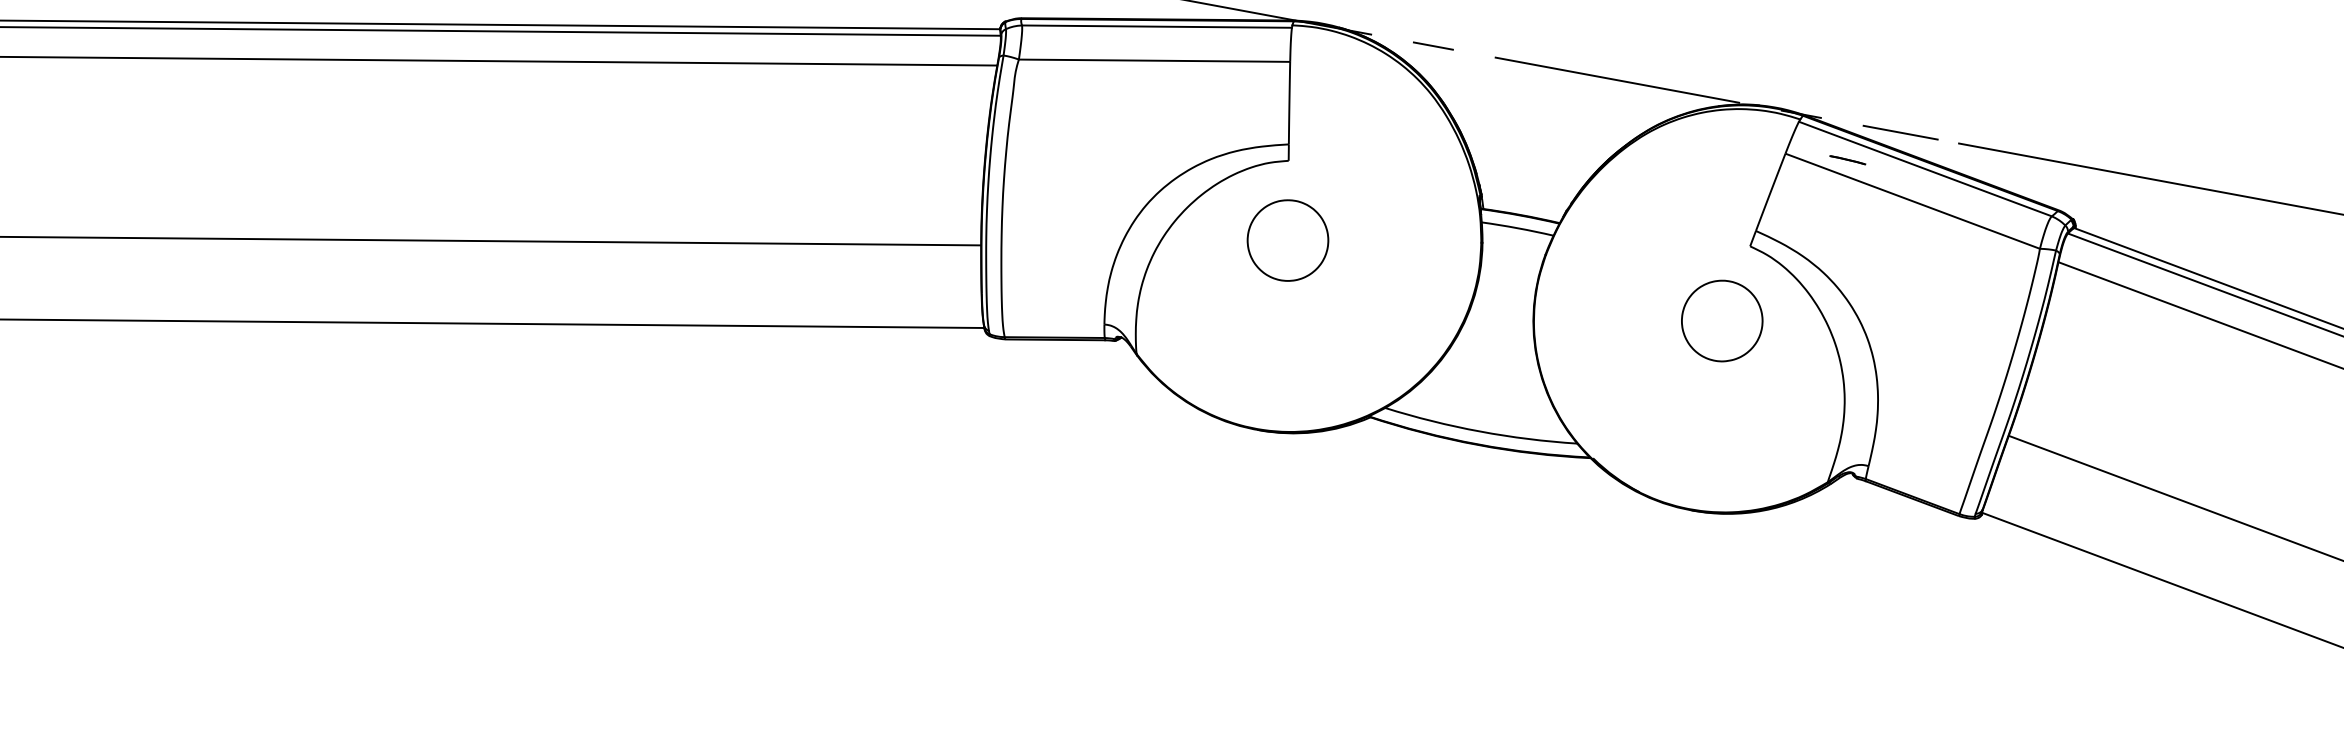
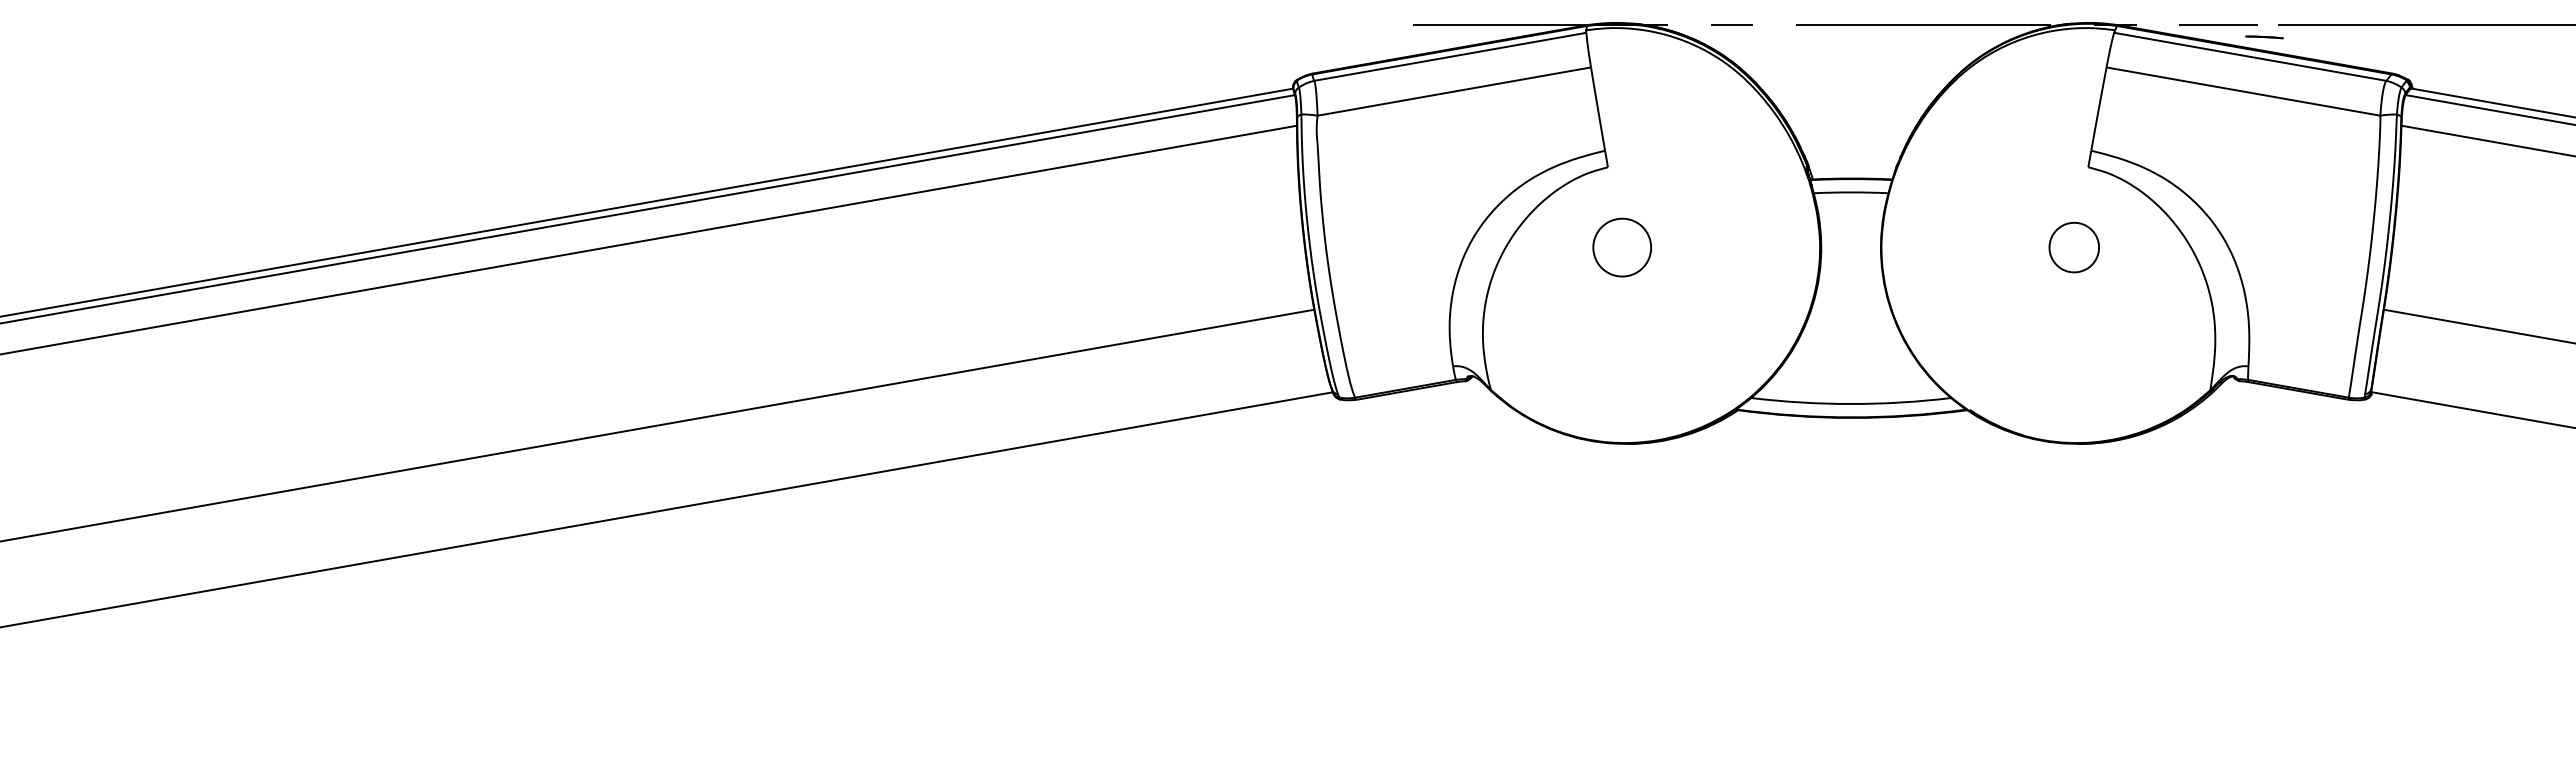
line: (1847, 160) -> (2264, 37), moved
part: (1288, 240) -> (1622, 247), size x0.7
part: (1722, 320) -> (2074, 247), size x0.6

